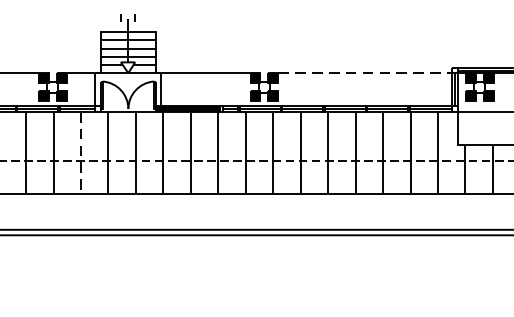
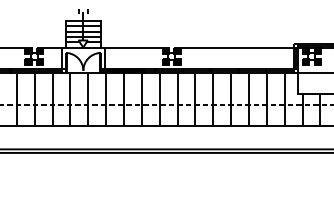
line: (365, 73) -> (237, 47), dashed -> solid
line: (80, 153) -> (52, 99), dashed -> solid

